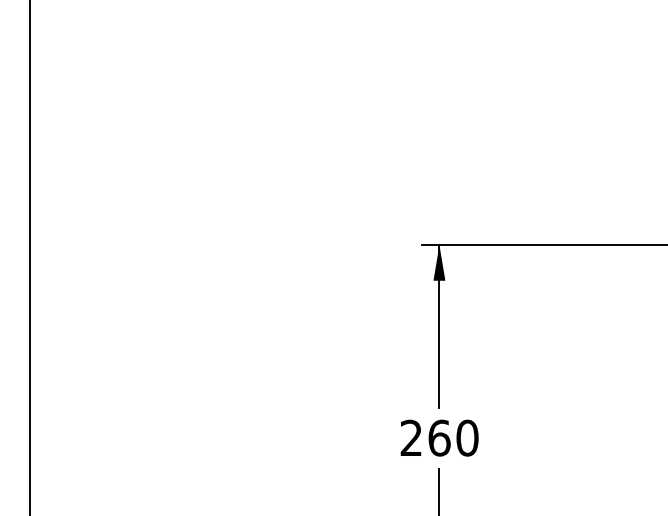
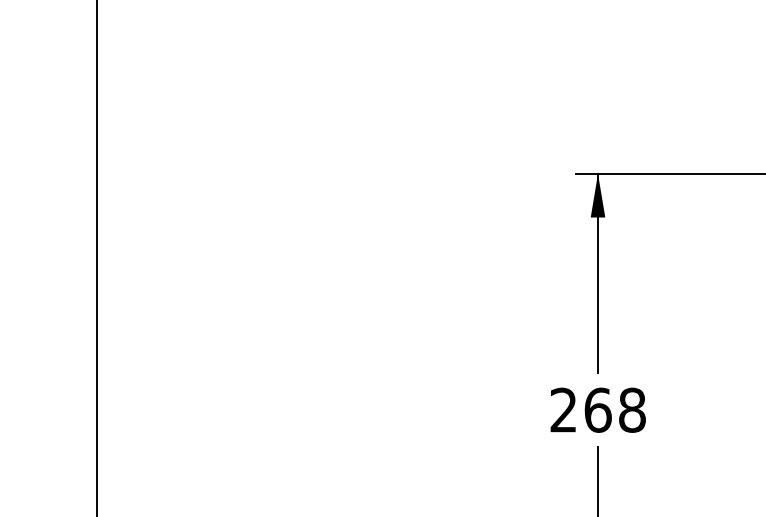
text: (467, 437) -> (632, 409), 260 -> 268

